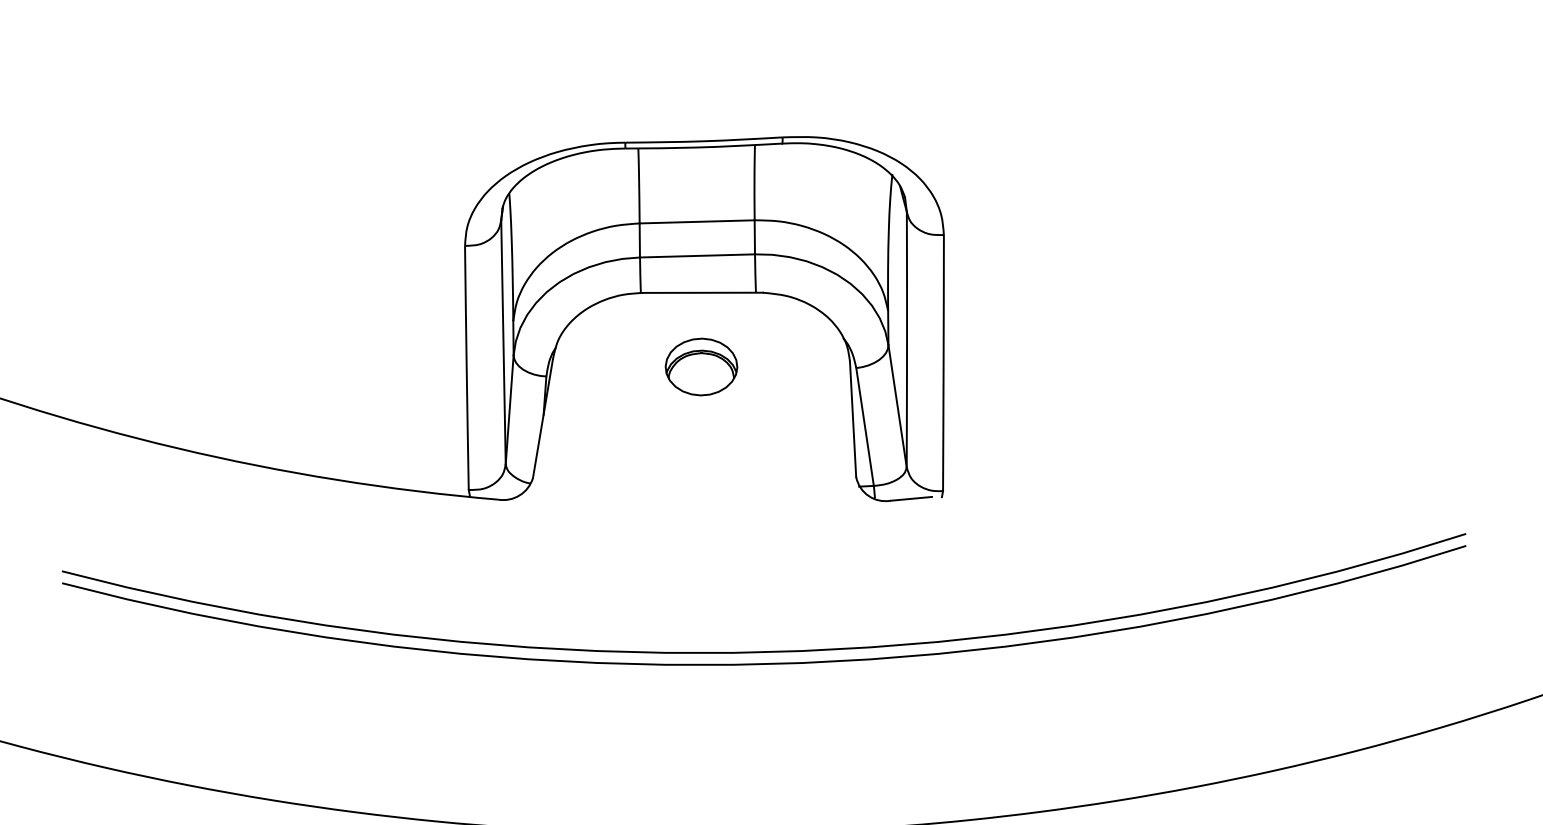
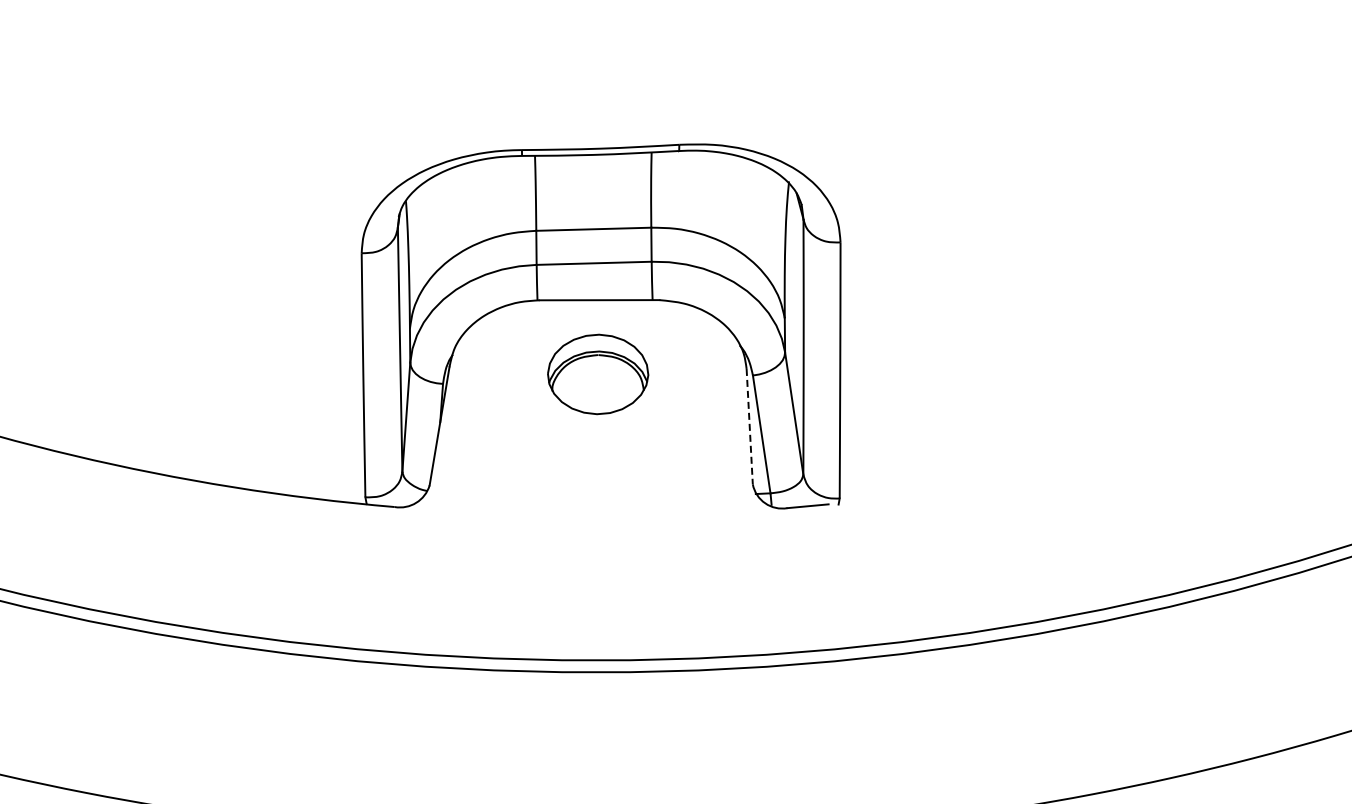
part: (701, 366) -> (598, 373), size x1.4
line: (853, 419) -> (750, 426), solid -> dashed

